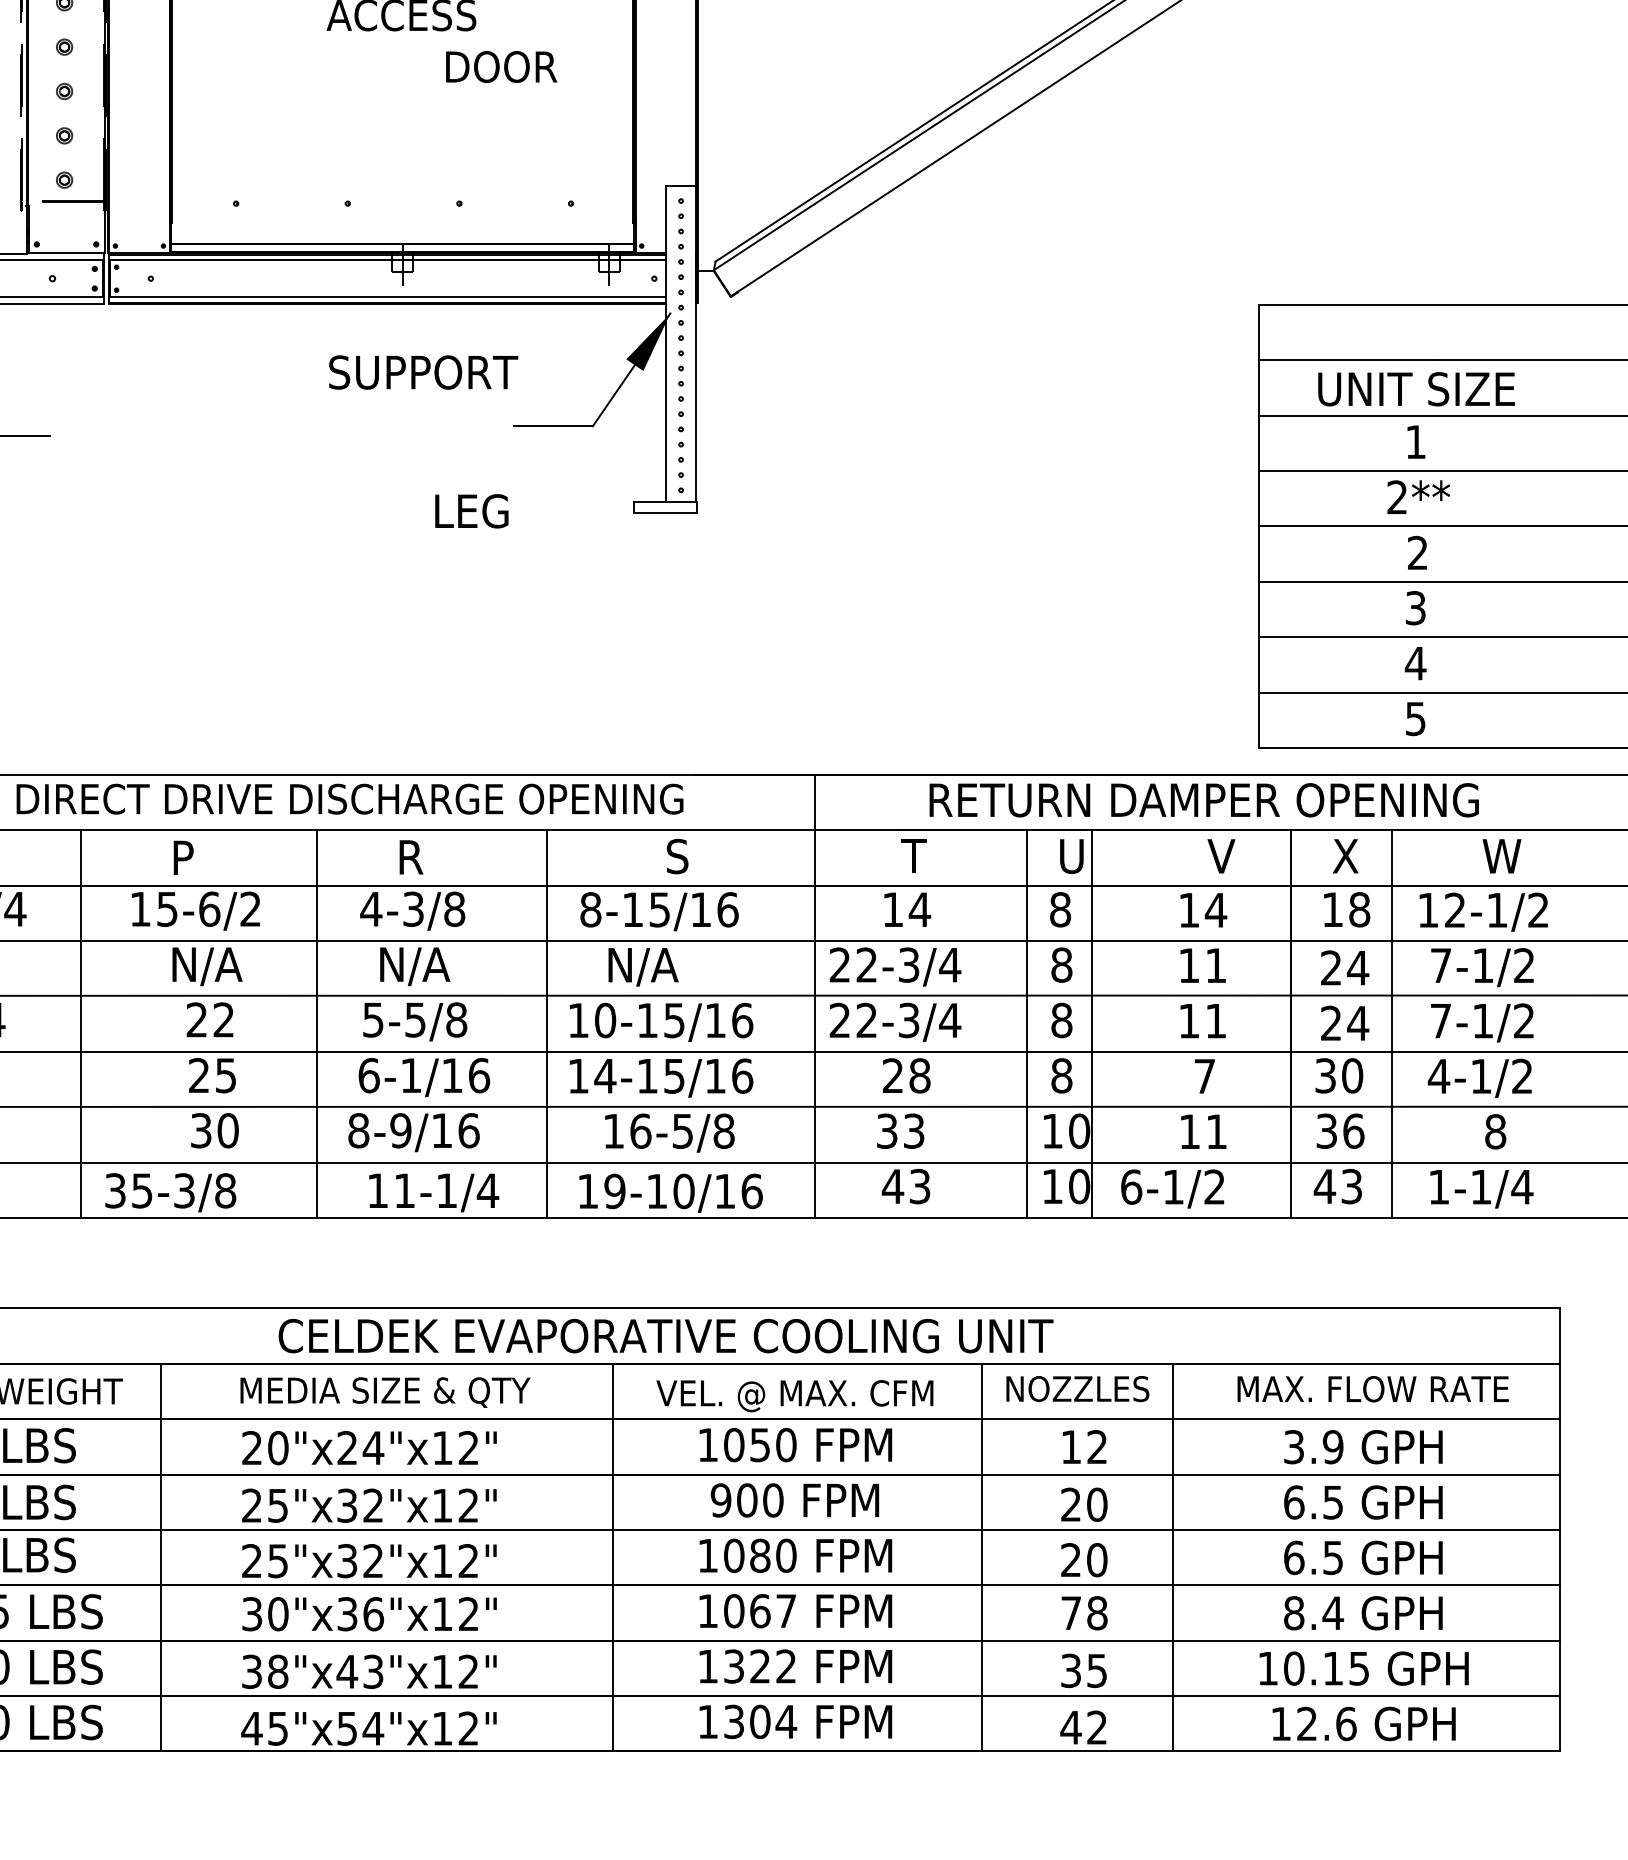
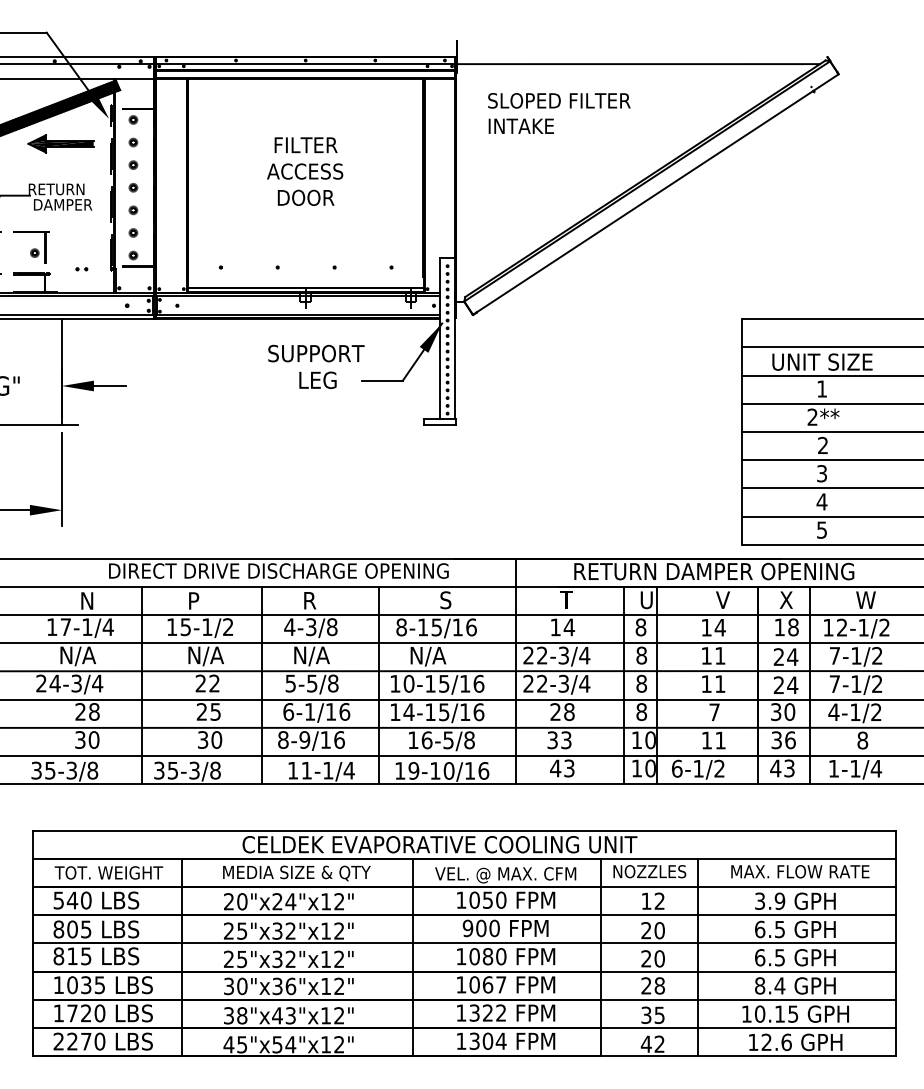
text: (500, 66) -> (305, 197), moved
text: (470, 509) -> (317, 379), moved
text: (209, 909) -> (207, 627), 15-6/2 -> 15-1/2
text: (1071, 1612) -> (646, 985), 78 -> 28

